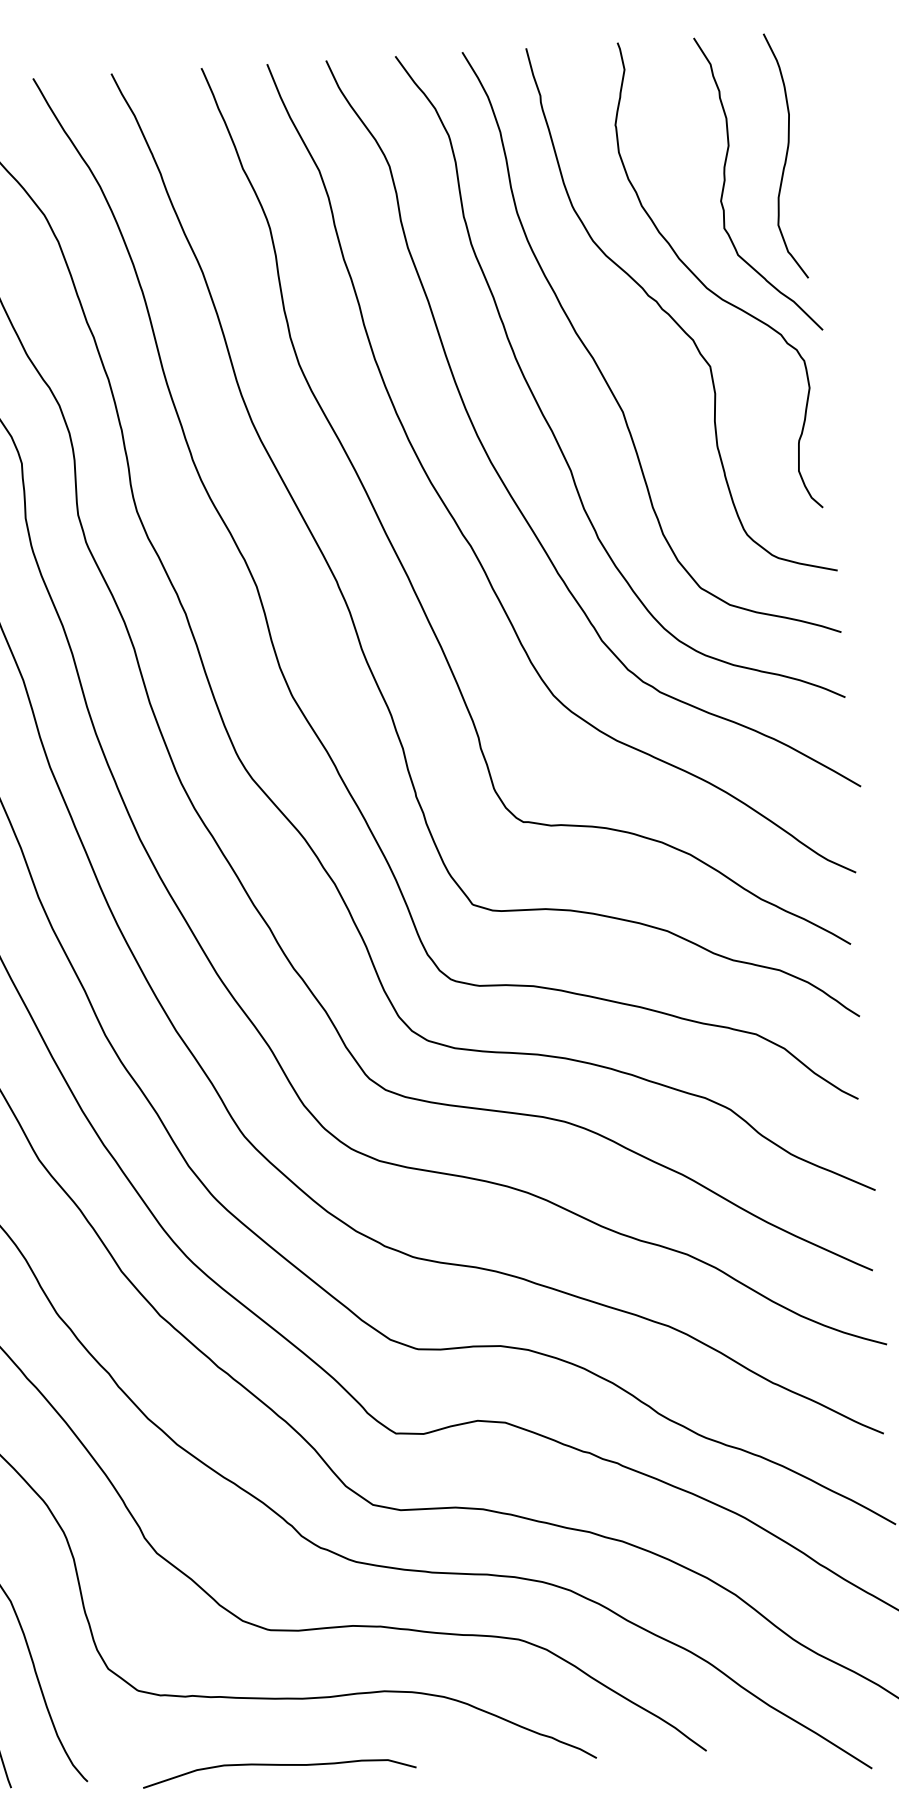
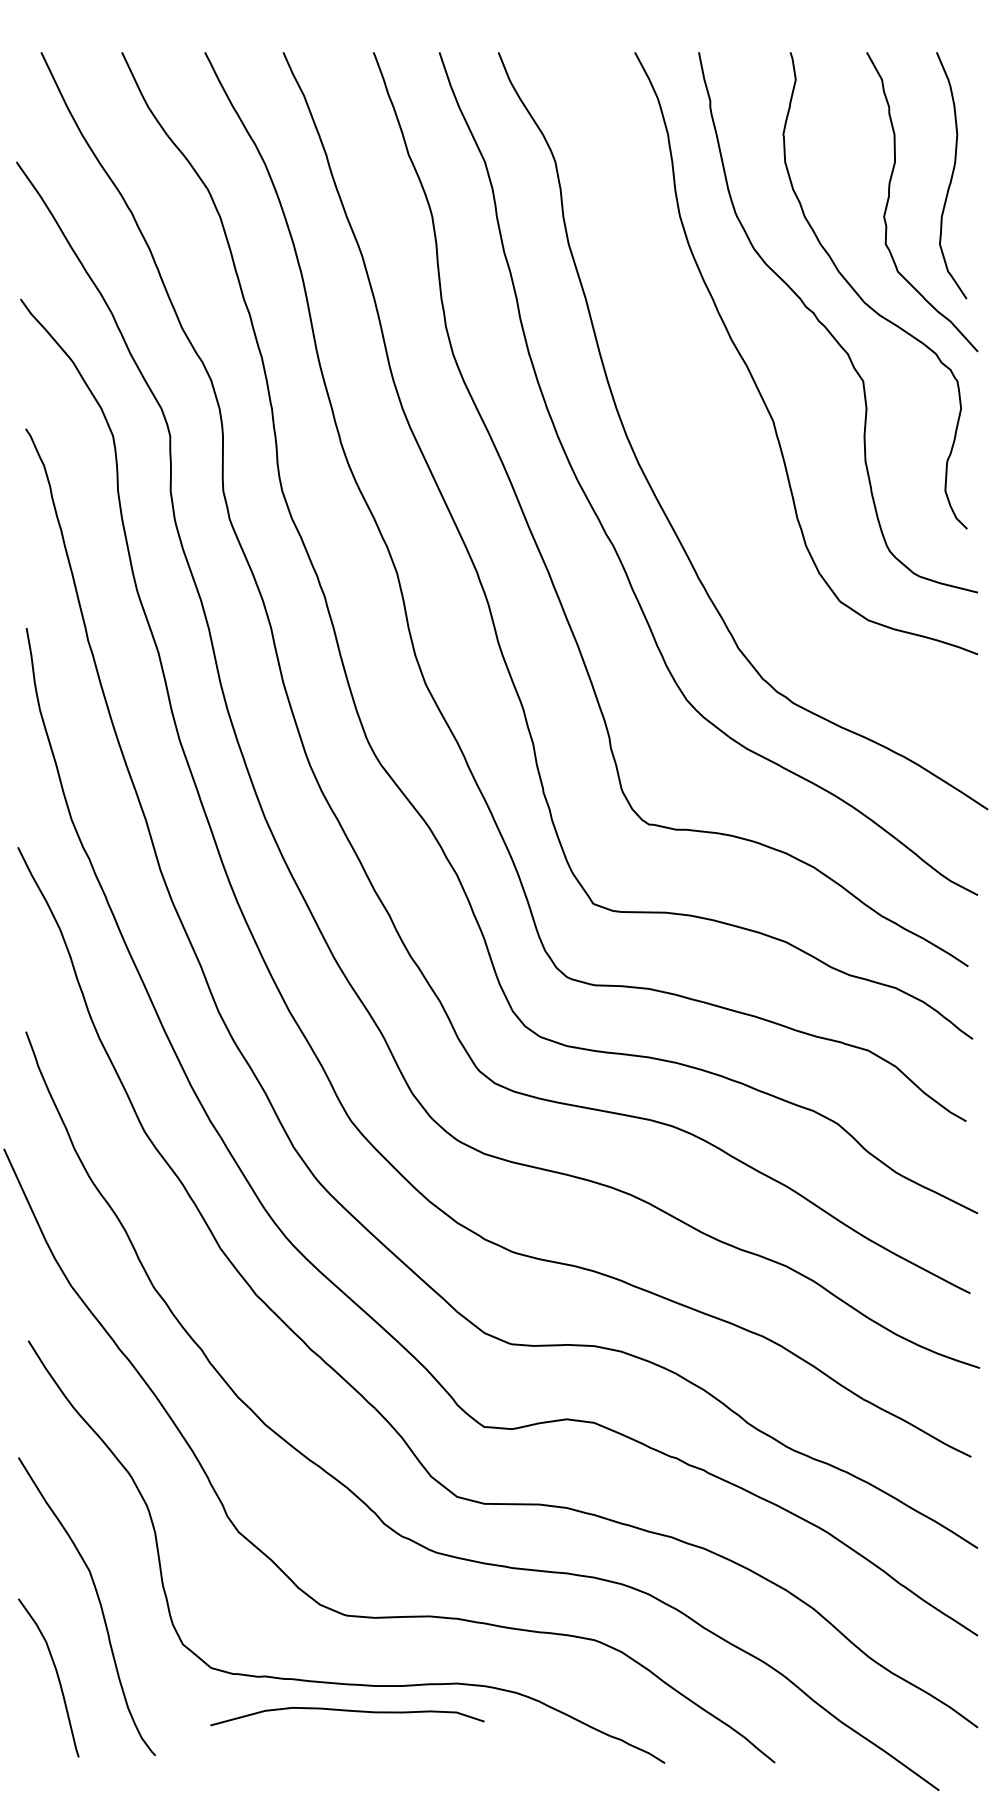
curve: (542, 412) -> (693, 416), removed
curve: (279, 1765) -> (347, 1711), moved

